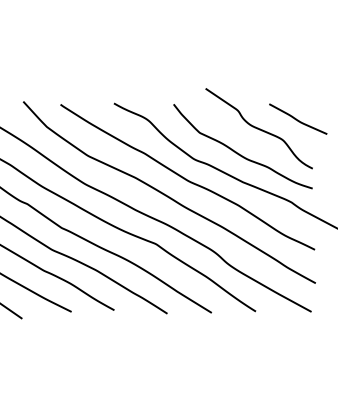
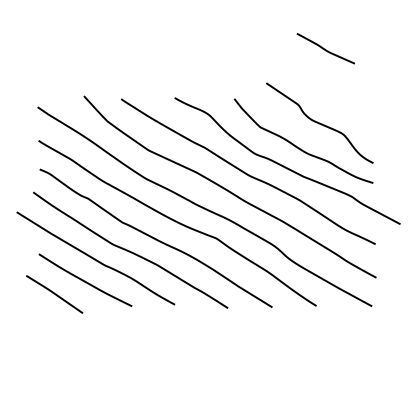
curve: (296, 119) -> (324, 48), moved

